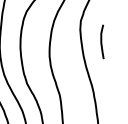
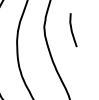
curve: (102, 41) -> (72, 29), moved

